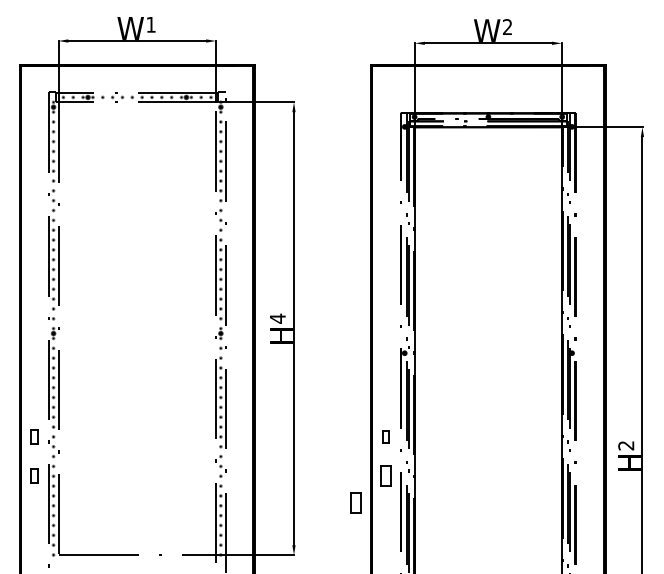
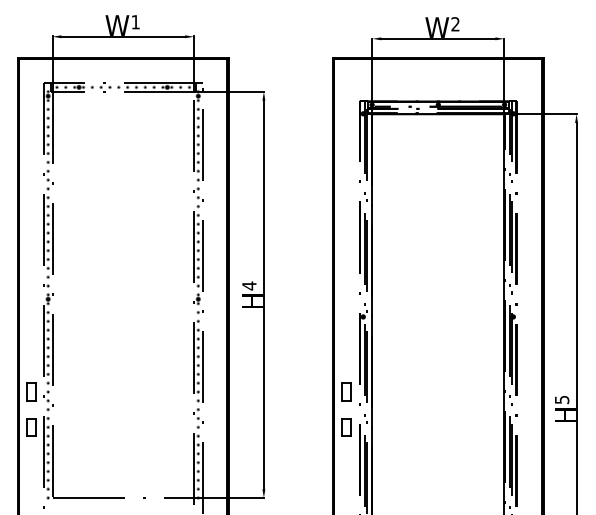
part: (34, 436) -> (31, 391), size x1.43
part: (385, 436) -> (346, 391), size x1.67
text: (626, 445) -> (562, 399), 2 -> 5
part: (34, 475) -> (31, 426), size x1.43
part: (355, 502) -> (319, 450), removed

